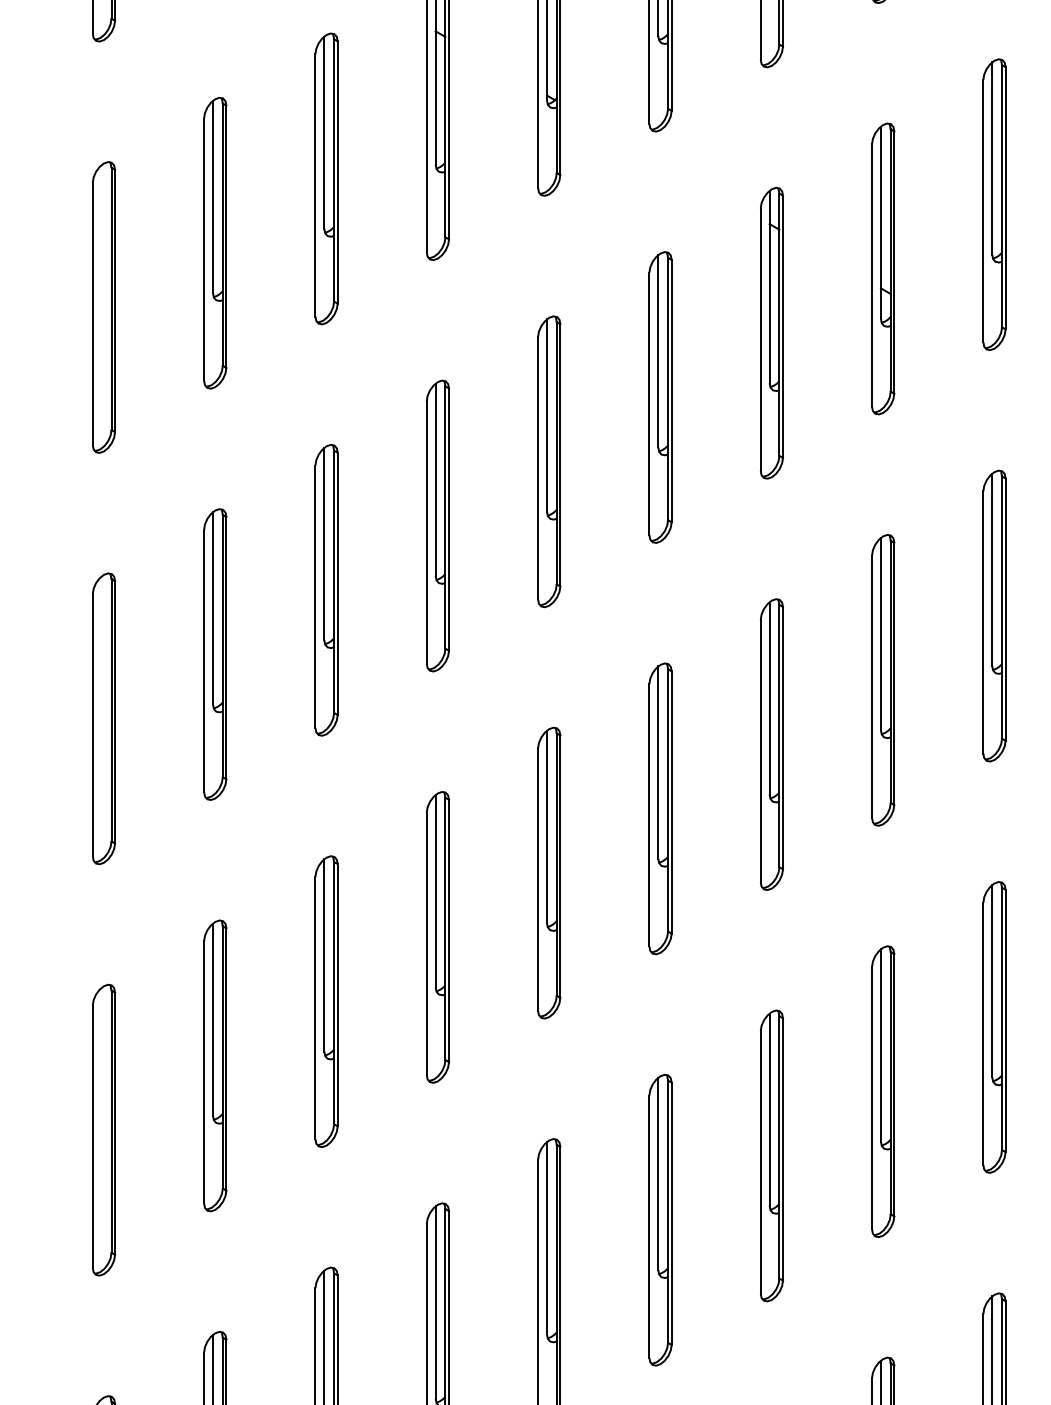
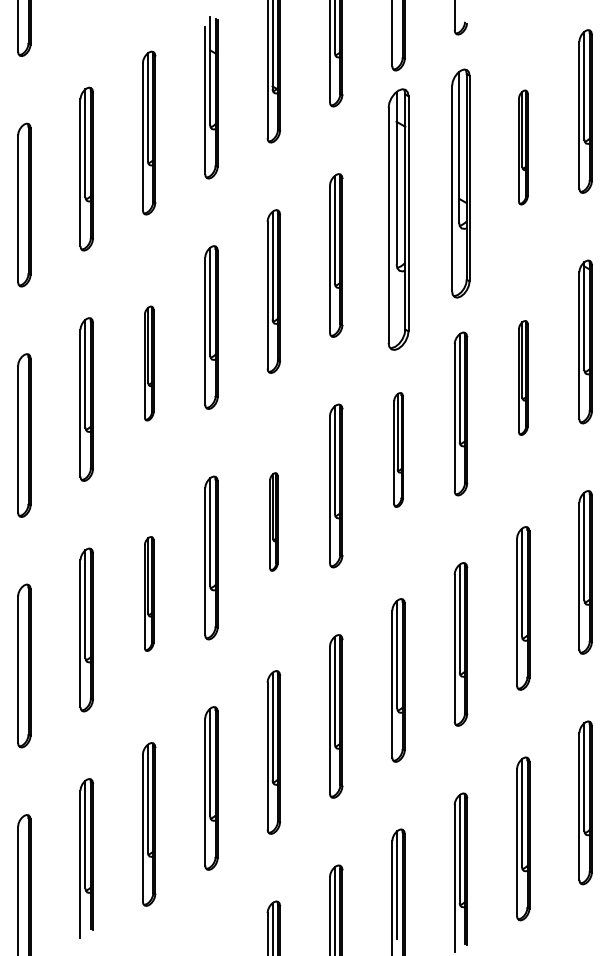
part: (994, 204) -> (523, 147), size x0.7
part: (882, 268) -> (460, 183), size x1.4
part: (771, 333) -> (398, 219), size x1.6
part: (327, 590) -> (149, 363), size x0.7
part: (994, 615) -> (523, 377), size x0.7
part: (771, 743) -> (398, 449), size x0.7
part: (548, 872) -> (273, 521), size x0.6
part: (327, 1000) -> (149, 593), size x0.7

